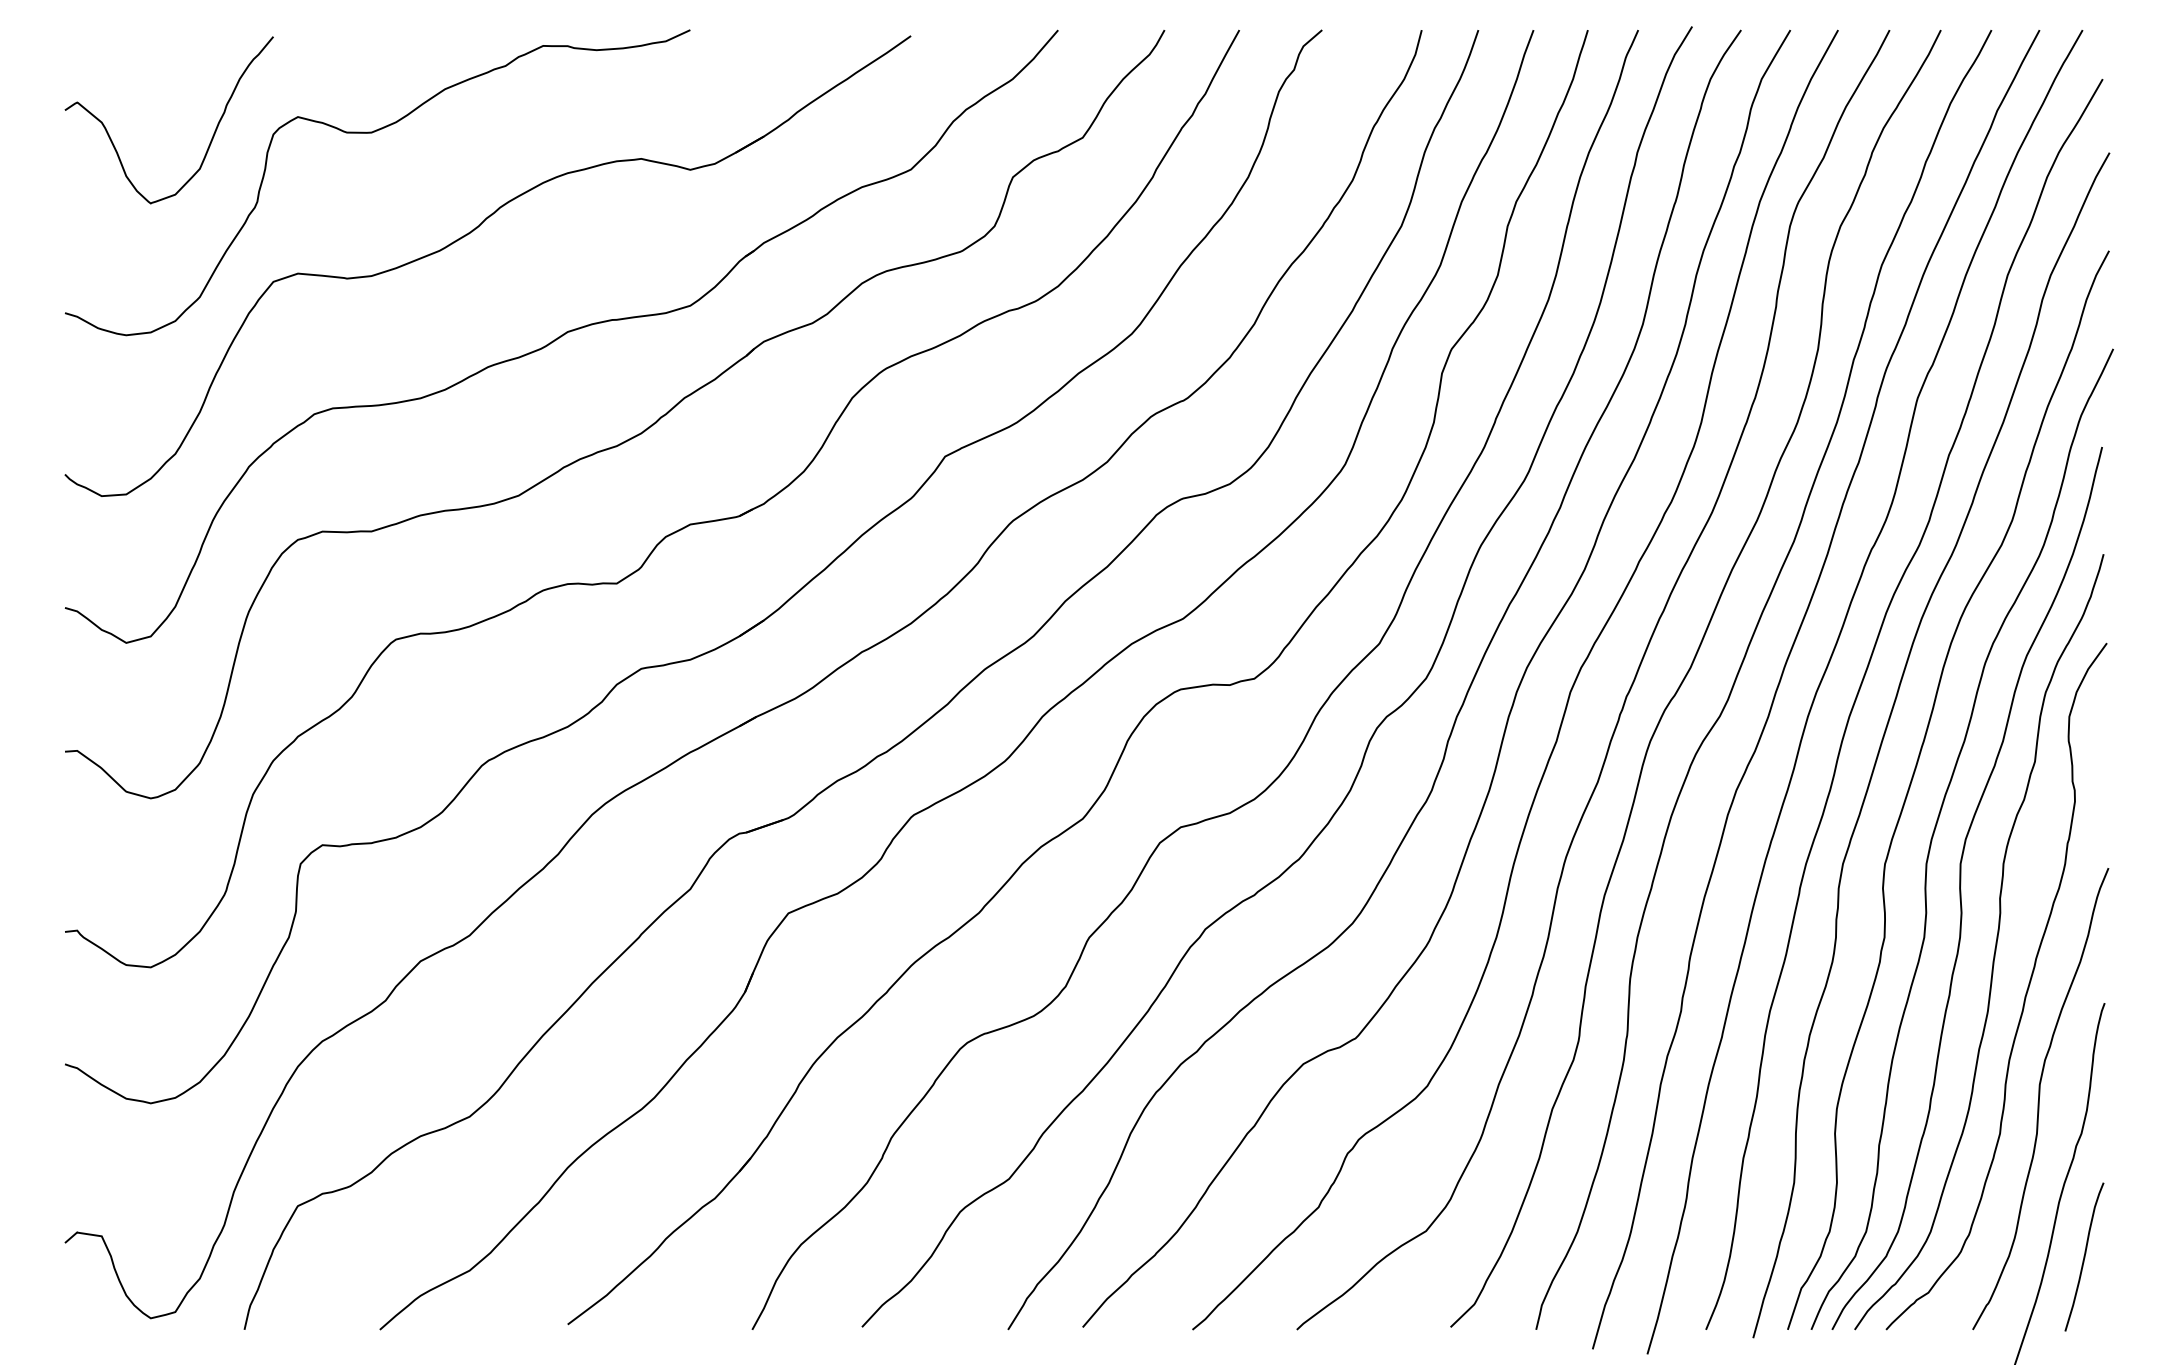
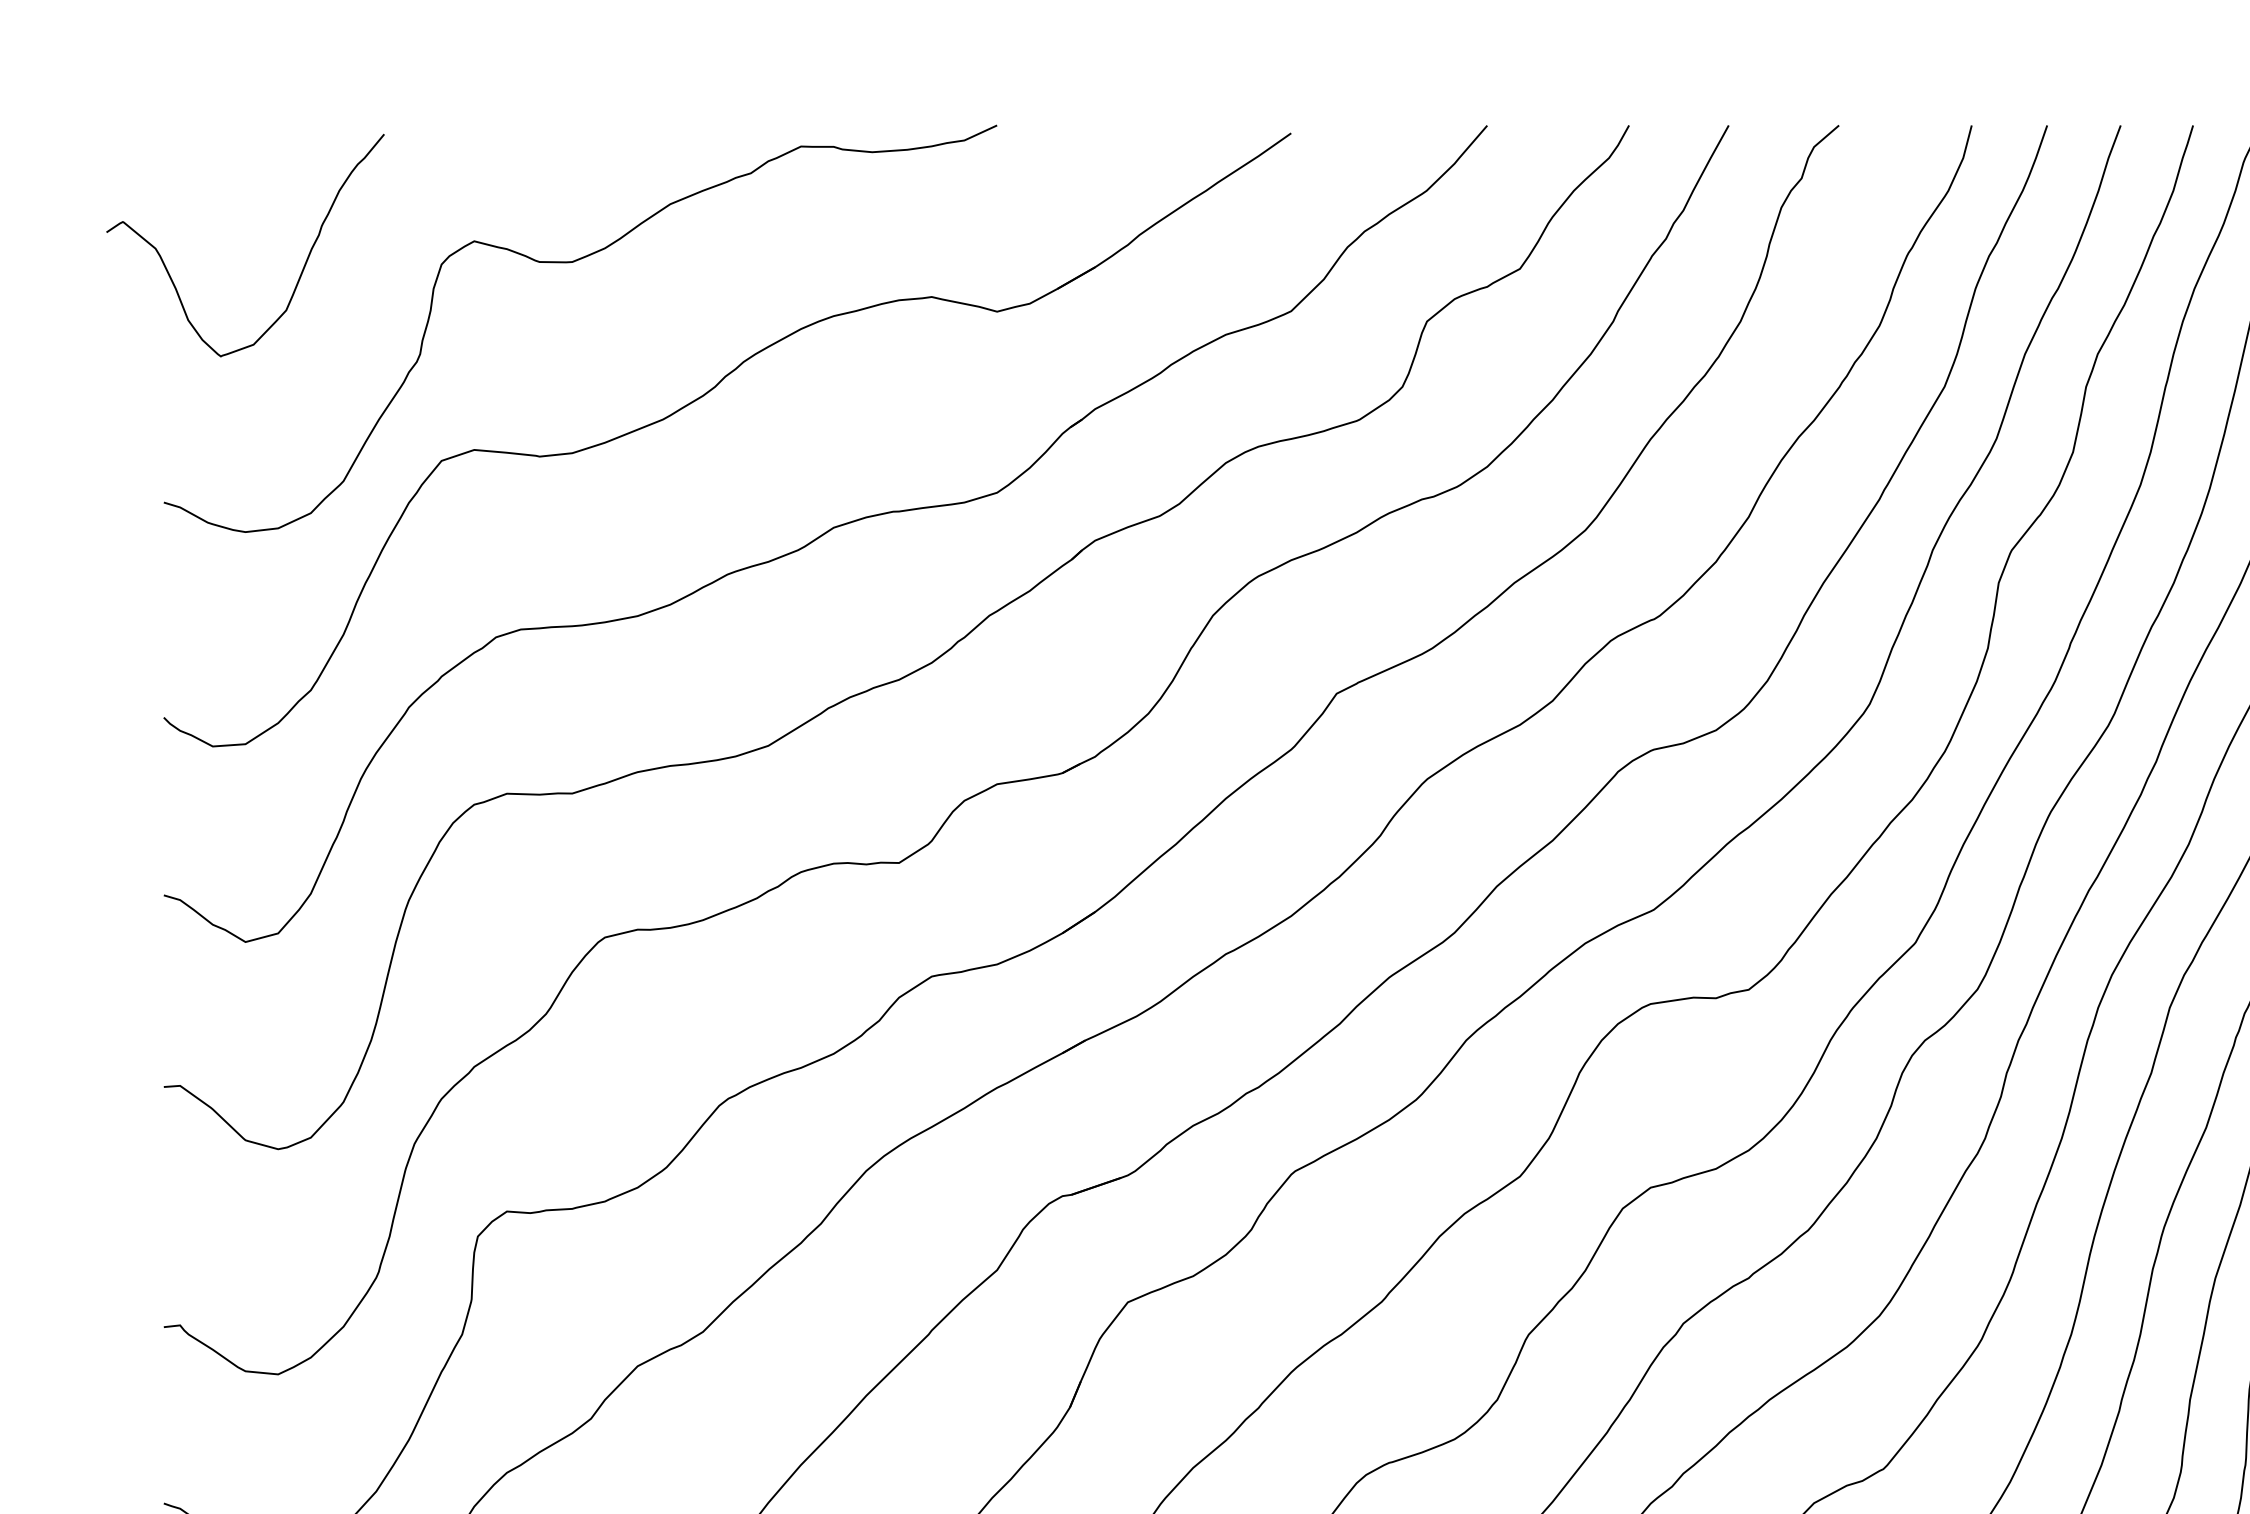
curve: (212, 135) -> (303, 265), moved

